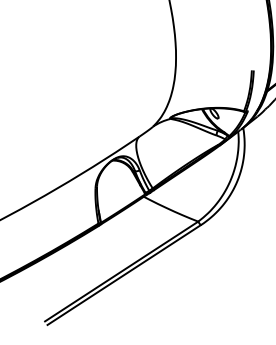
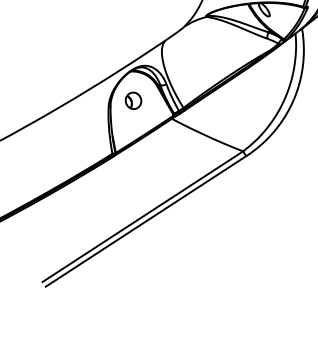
part: (114, 182) -> (133, 100), added

